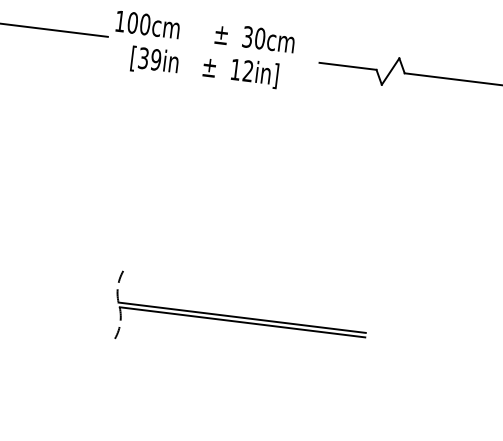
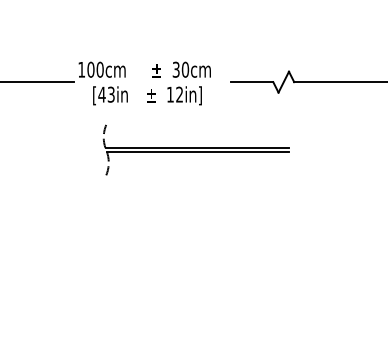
text: (149, 58) -> (106, 94), [39in -> [43in
part: (239, 318) -> (195, 149), moved

